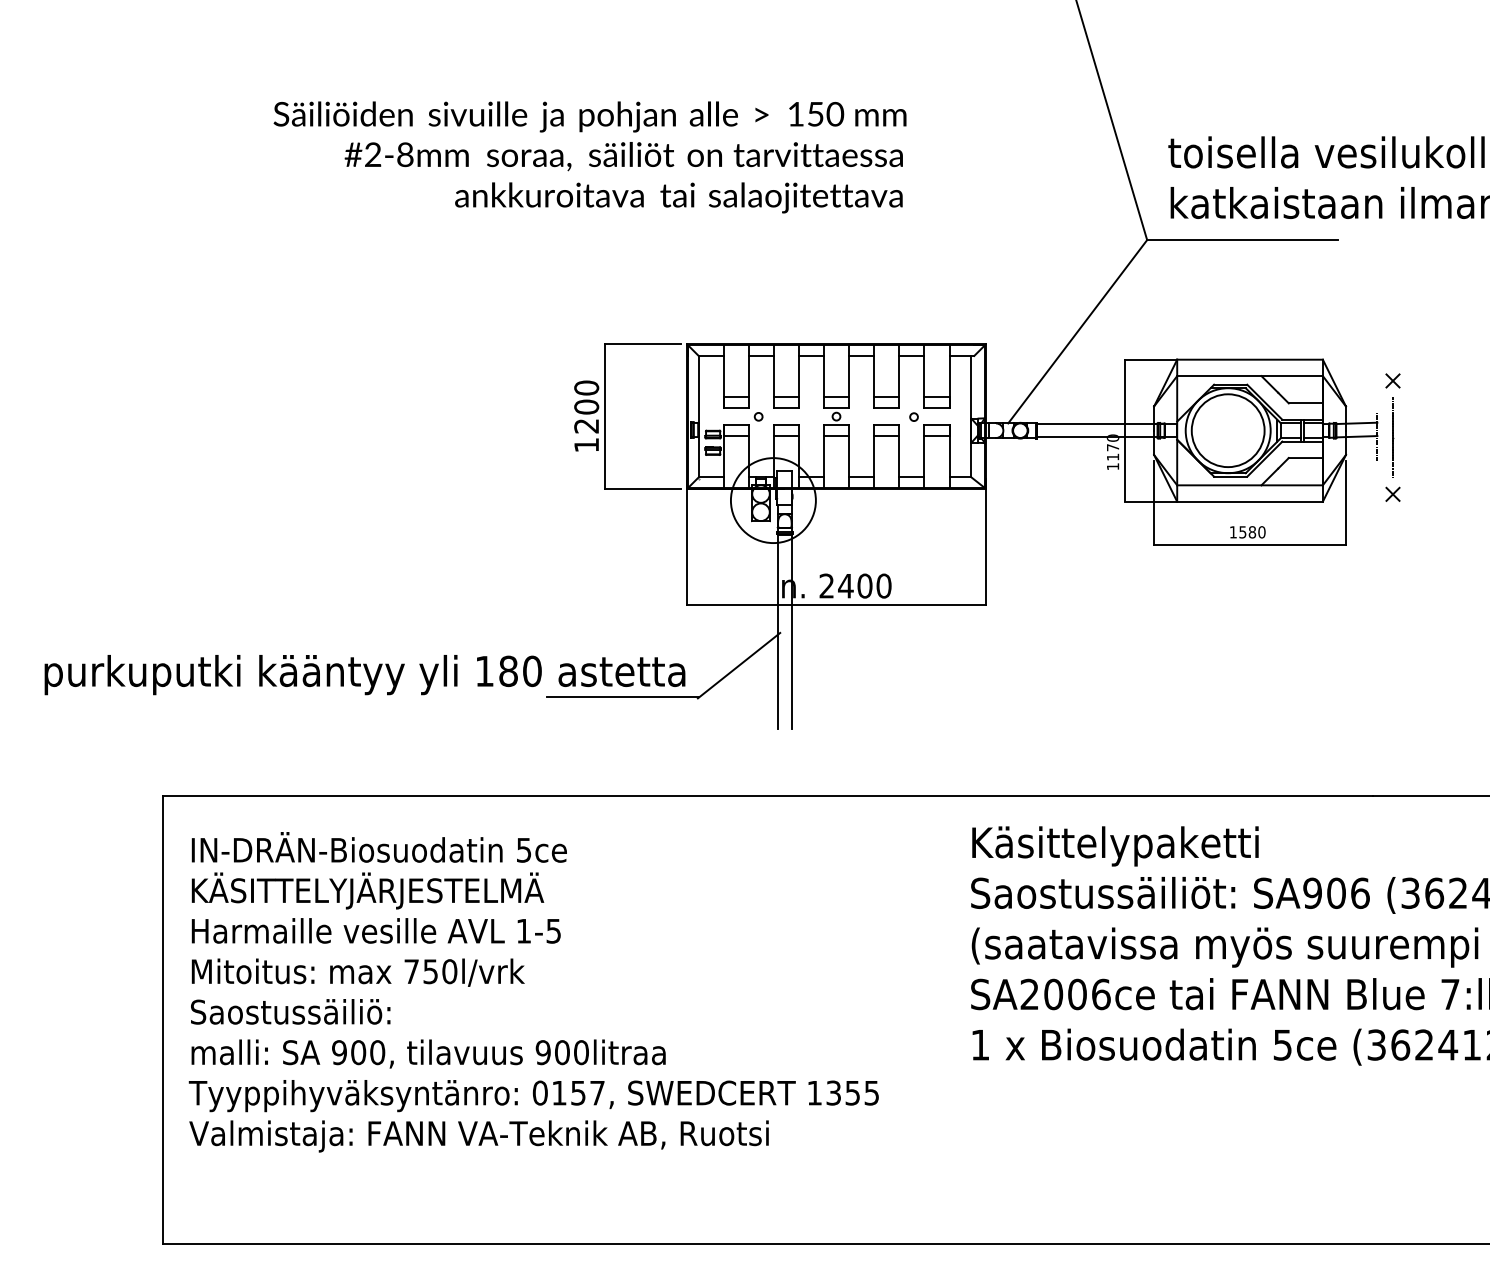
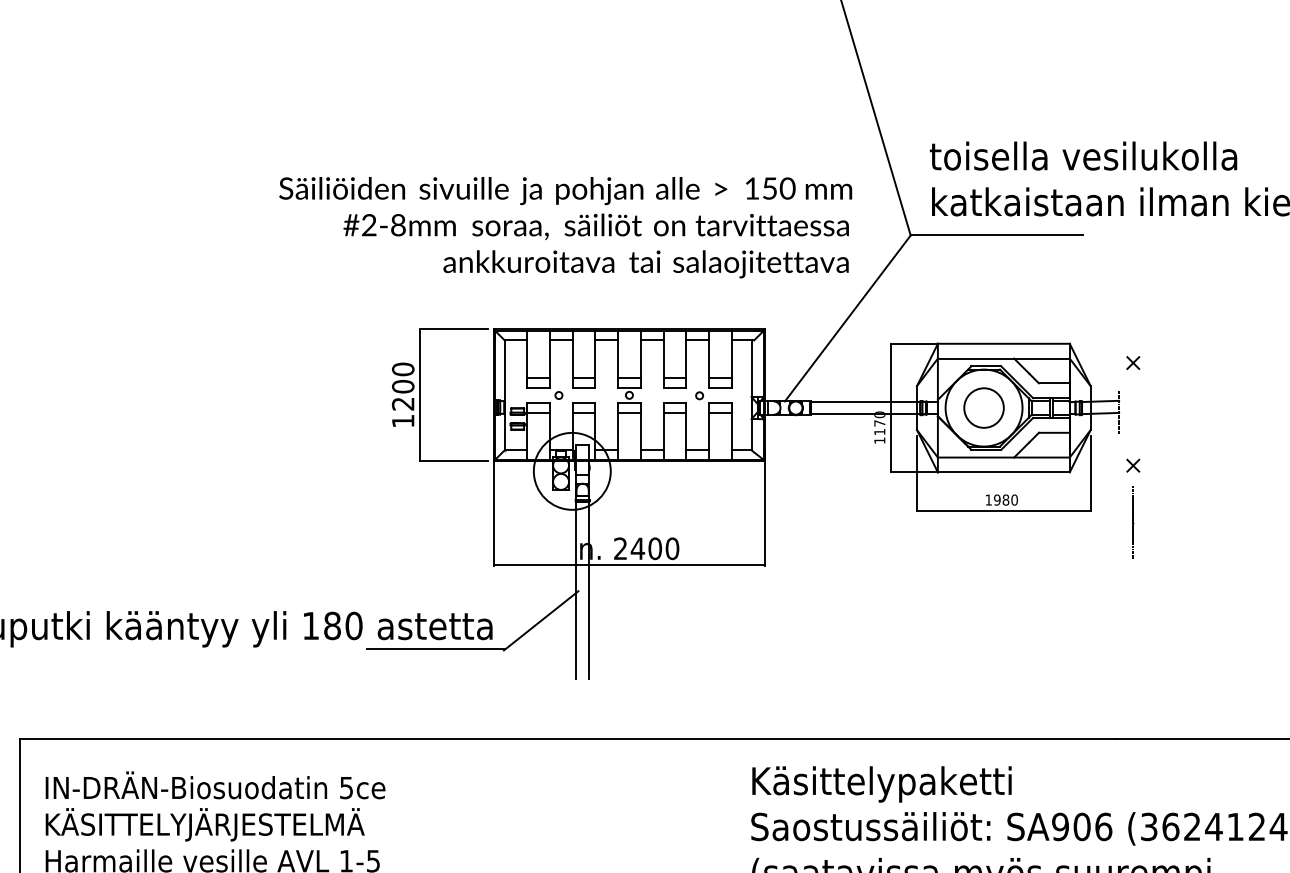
text: (589, 157) -> (565, 227), moved
circle: (1227, 430) -> (983, 407), size x0.6
line: (1393, 437) -> (1133, 522), moved
text: (1242, 532) -> (997, 500), 1580 -> 1980

